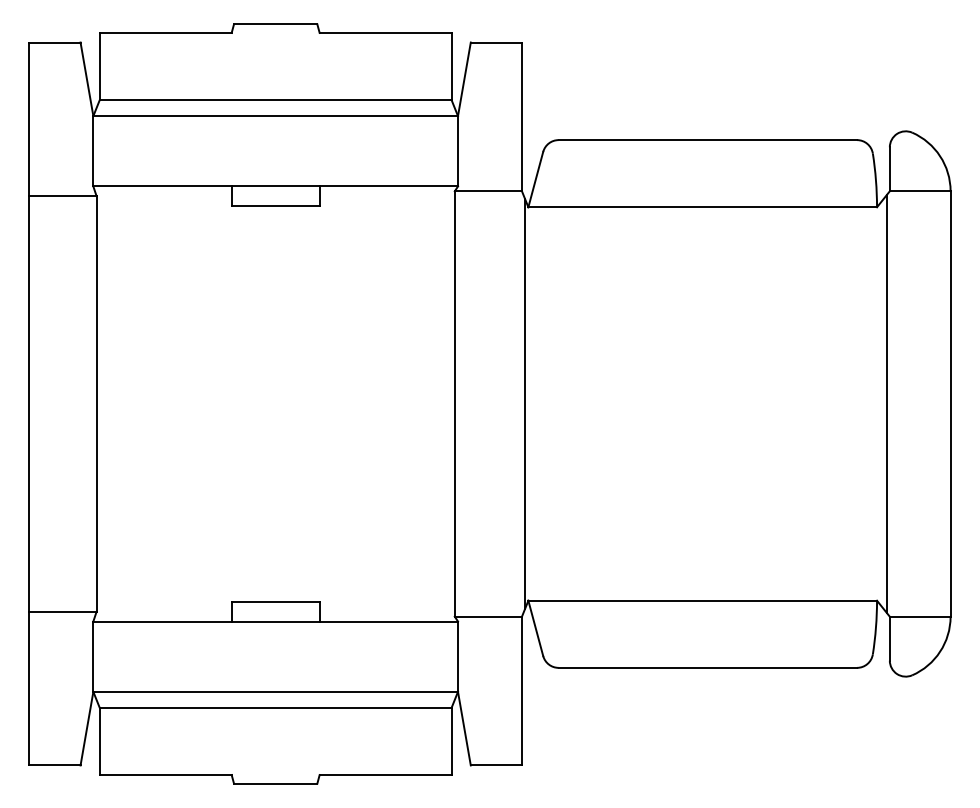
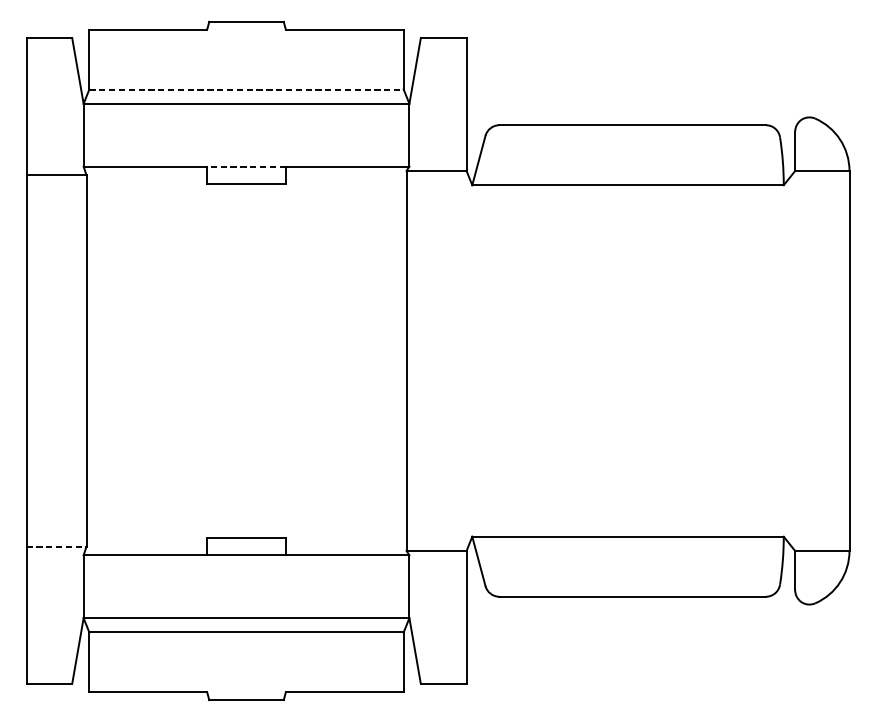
line: (275, 100) -> (246, 89), solid -> dashed
line: (275, 186) -> (246, 166), solid -> dashed
line: (525, 403) -> (469, 360), removed
line: (886, 403) -> (792, 360), removed
line: (62, 611) -> (56, 546), solid -> dashed

